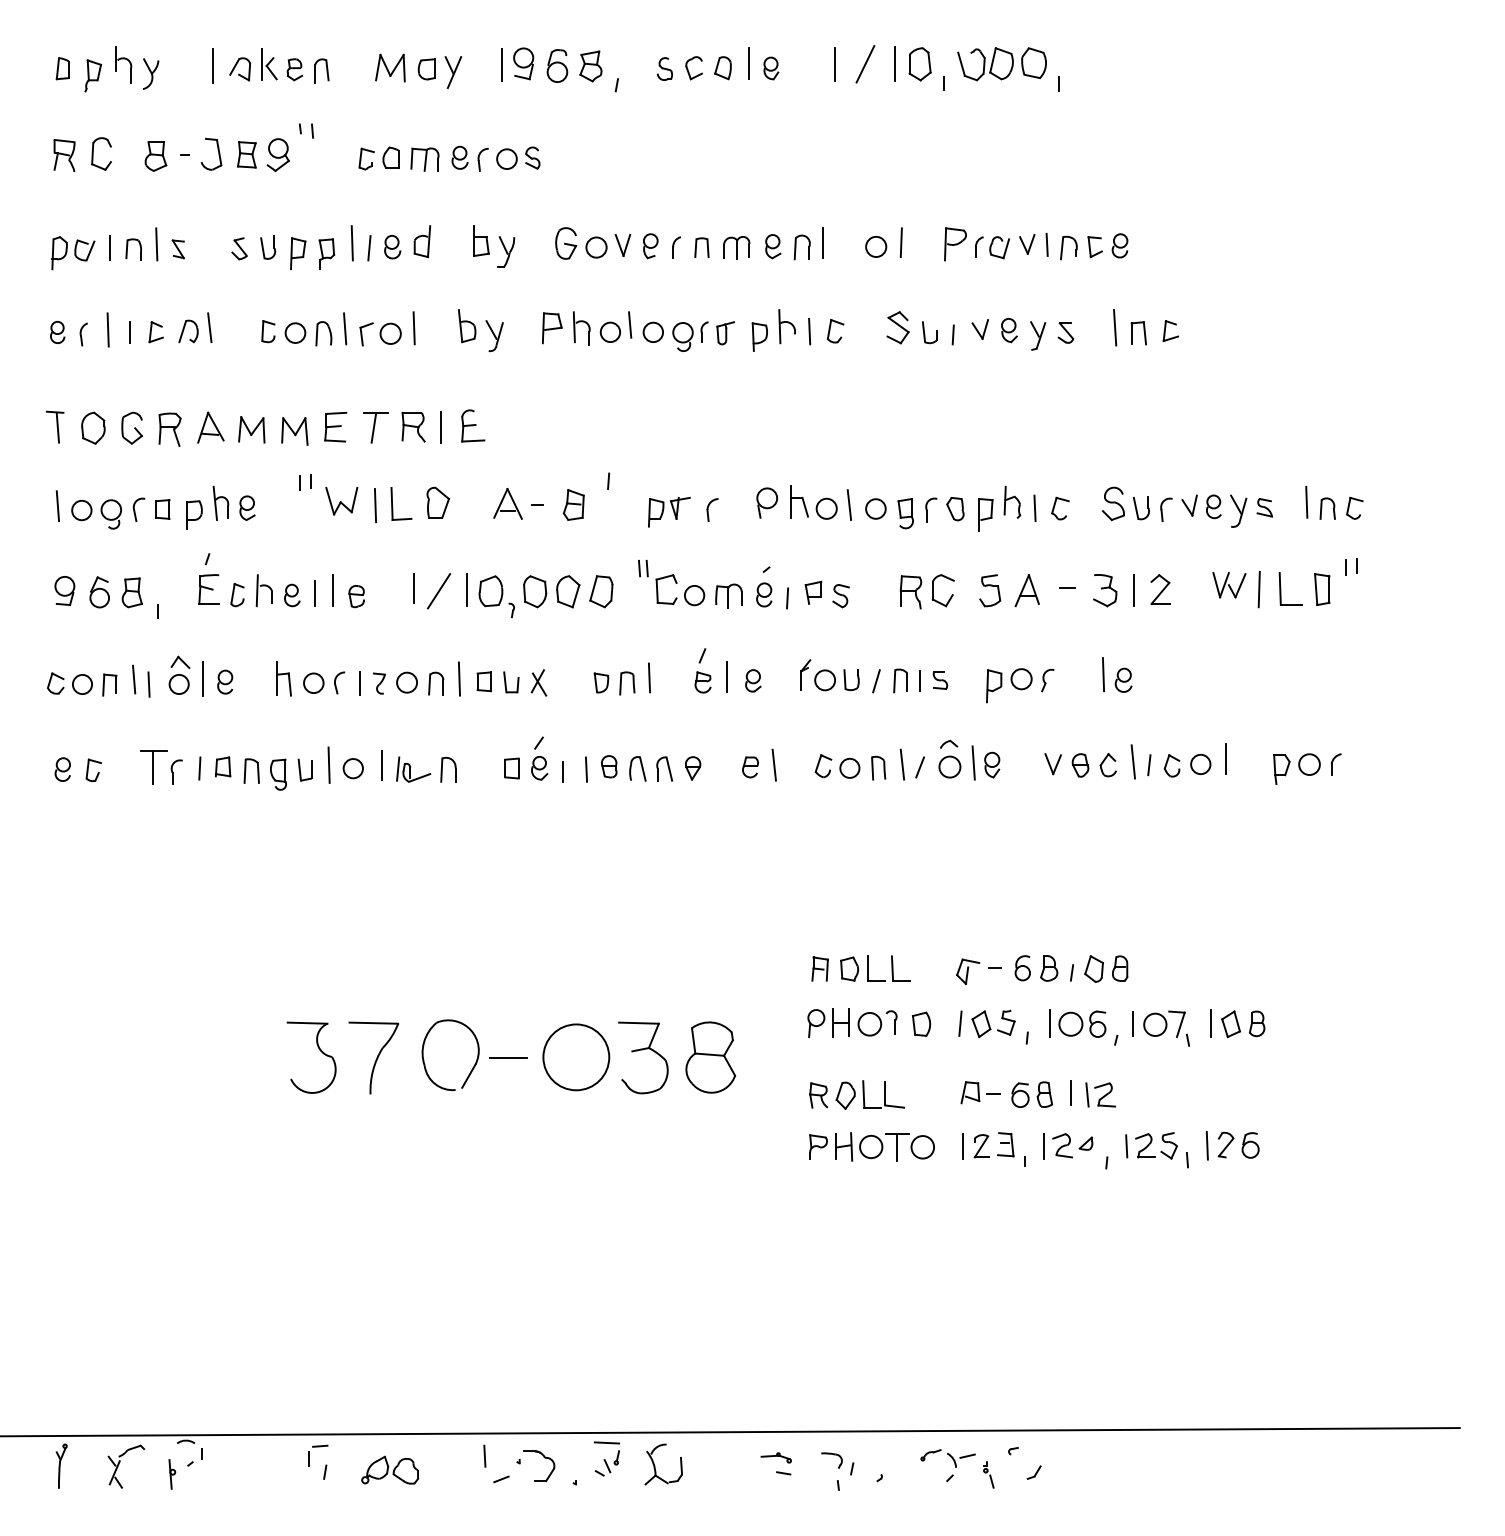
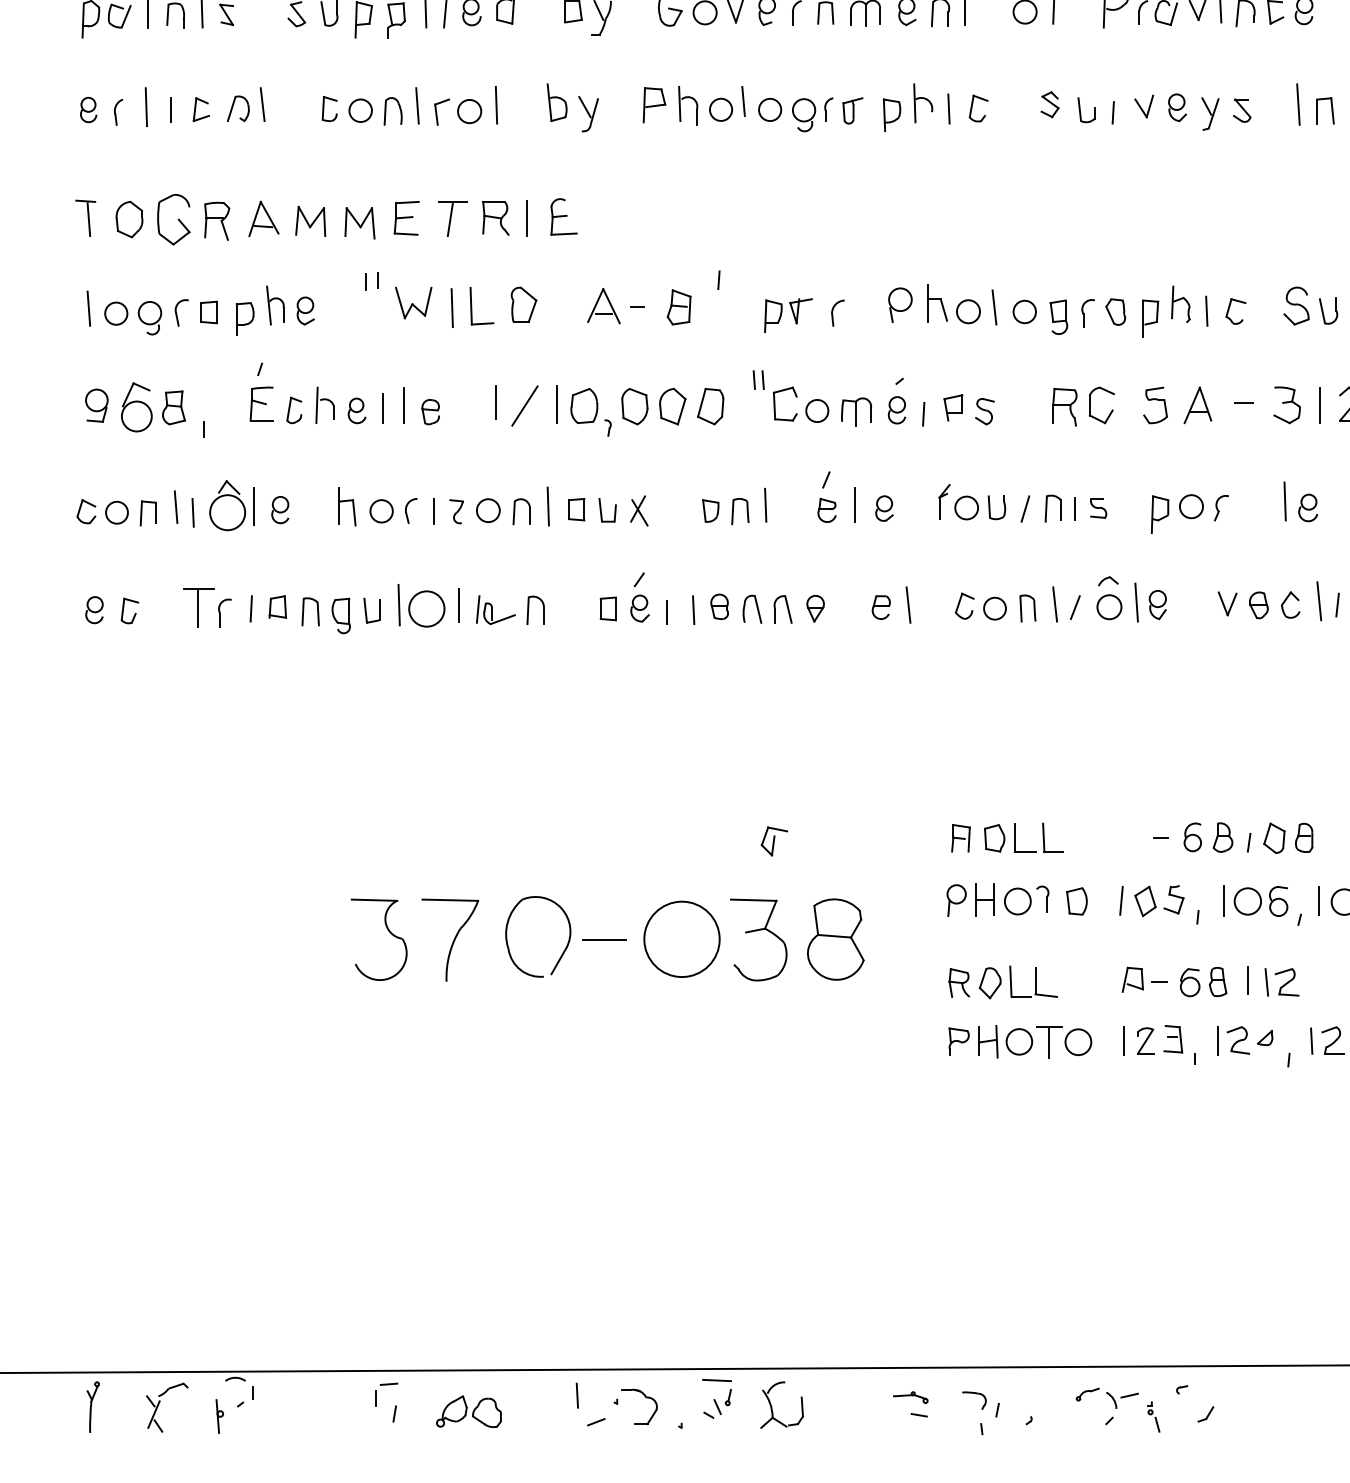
part: (897, 327) -> (1049, 104), size x0.7
part: (131, 427) -> (173, 218), size x1.4
part: (99, 592) -> (136, 407), size x1.4
circle: (178, 684) -> (226, 512), size x1.6
circle: (352, 768) -> (425, 608), size x1.6
part: (968, 971) -> (774, 841), moved

